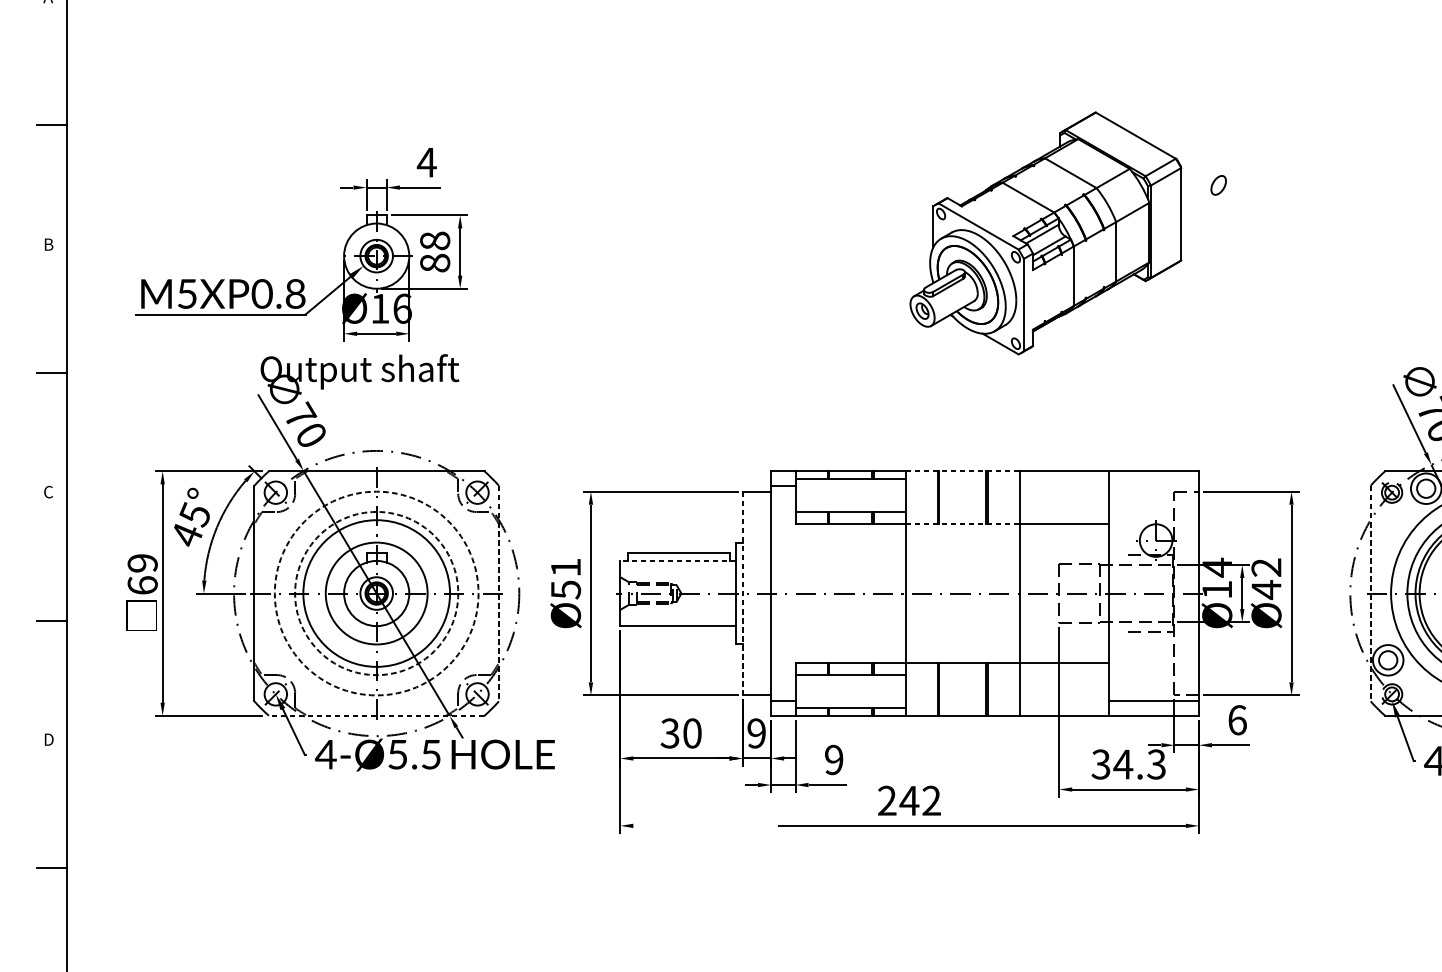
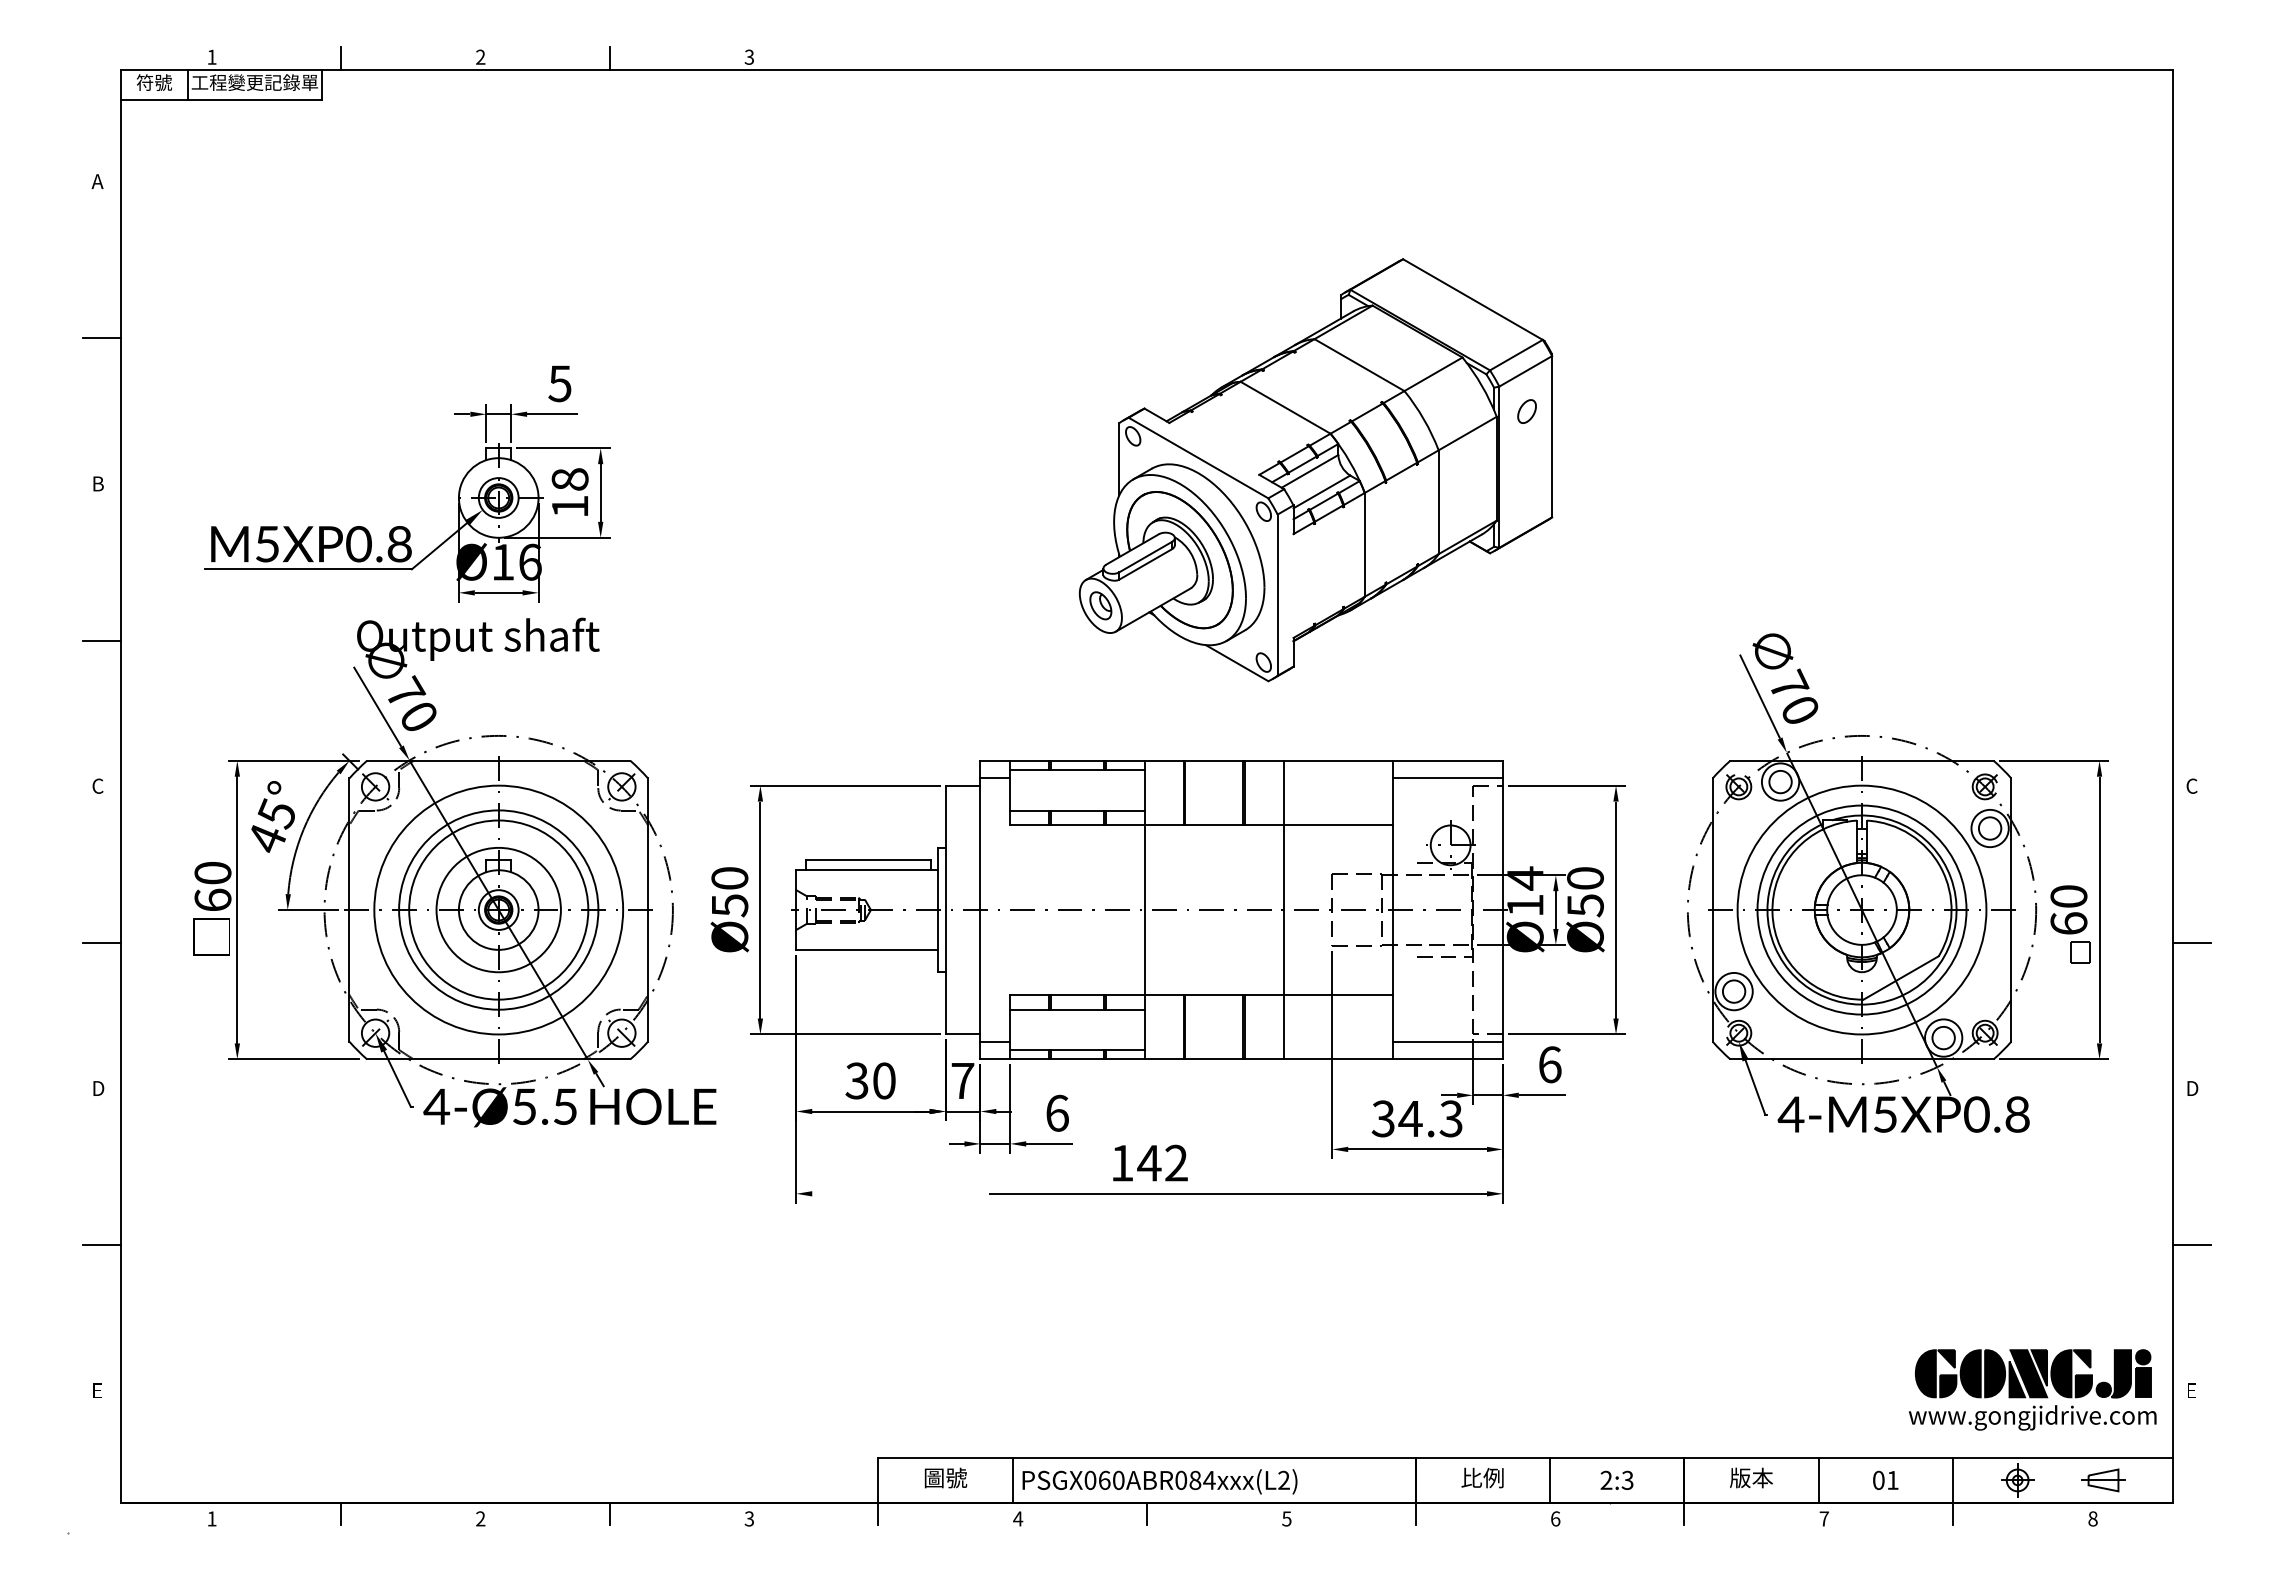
text: (426, 162) -> (559, 383), 4 -> 5
part: (1045, 233) -> (1315, 470), size x1.43
text: (434, 263) -> (569, 506), 88 -> 18
line: (962, 471) -> (1214, 760), dashed -> solid
line: (1153, 485) -> (1447, 778), added
line: (962, 524) -> (1214, 825), dashed -> solid
line: (678, 561) -> (867, 870), dashed -> solid
text: (142, 563) -> (212, 873), 69 -> 60
text: (565, 567) -> (729, 878), Ø51 -> Ø50
text: (1266, 579) -> (1585, 892), Ø42 -> Ø50
circle: (376, 593) -> (498, 909), dashed -> solid
circle: (376, 593) -> (498, 909), dashed -> solid
line: (499, 593) -> (648, 910), dashed -> solid
line: (742, 593) -> (945, 910), dashed -> solid
line: (1370, 593) -> (1712, 910), dashed -> solid
line: (376, 715) -> (498, 1059), dashed -> solid
text: (756, 733) -> (962, 1080), 9 -> 7
text: (834, 759) -> (1057, 1112), 9 -> 6
text: (887, 800) -> (1122, 1162), 242 -> 142

